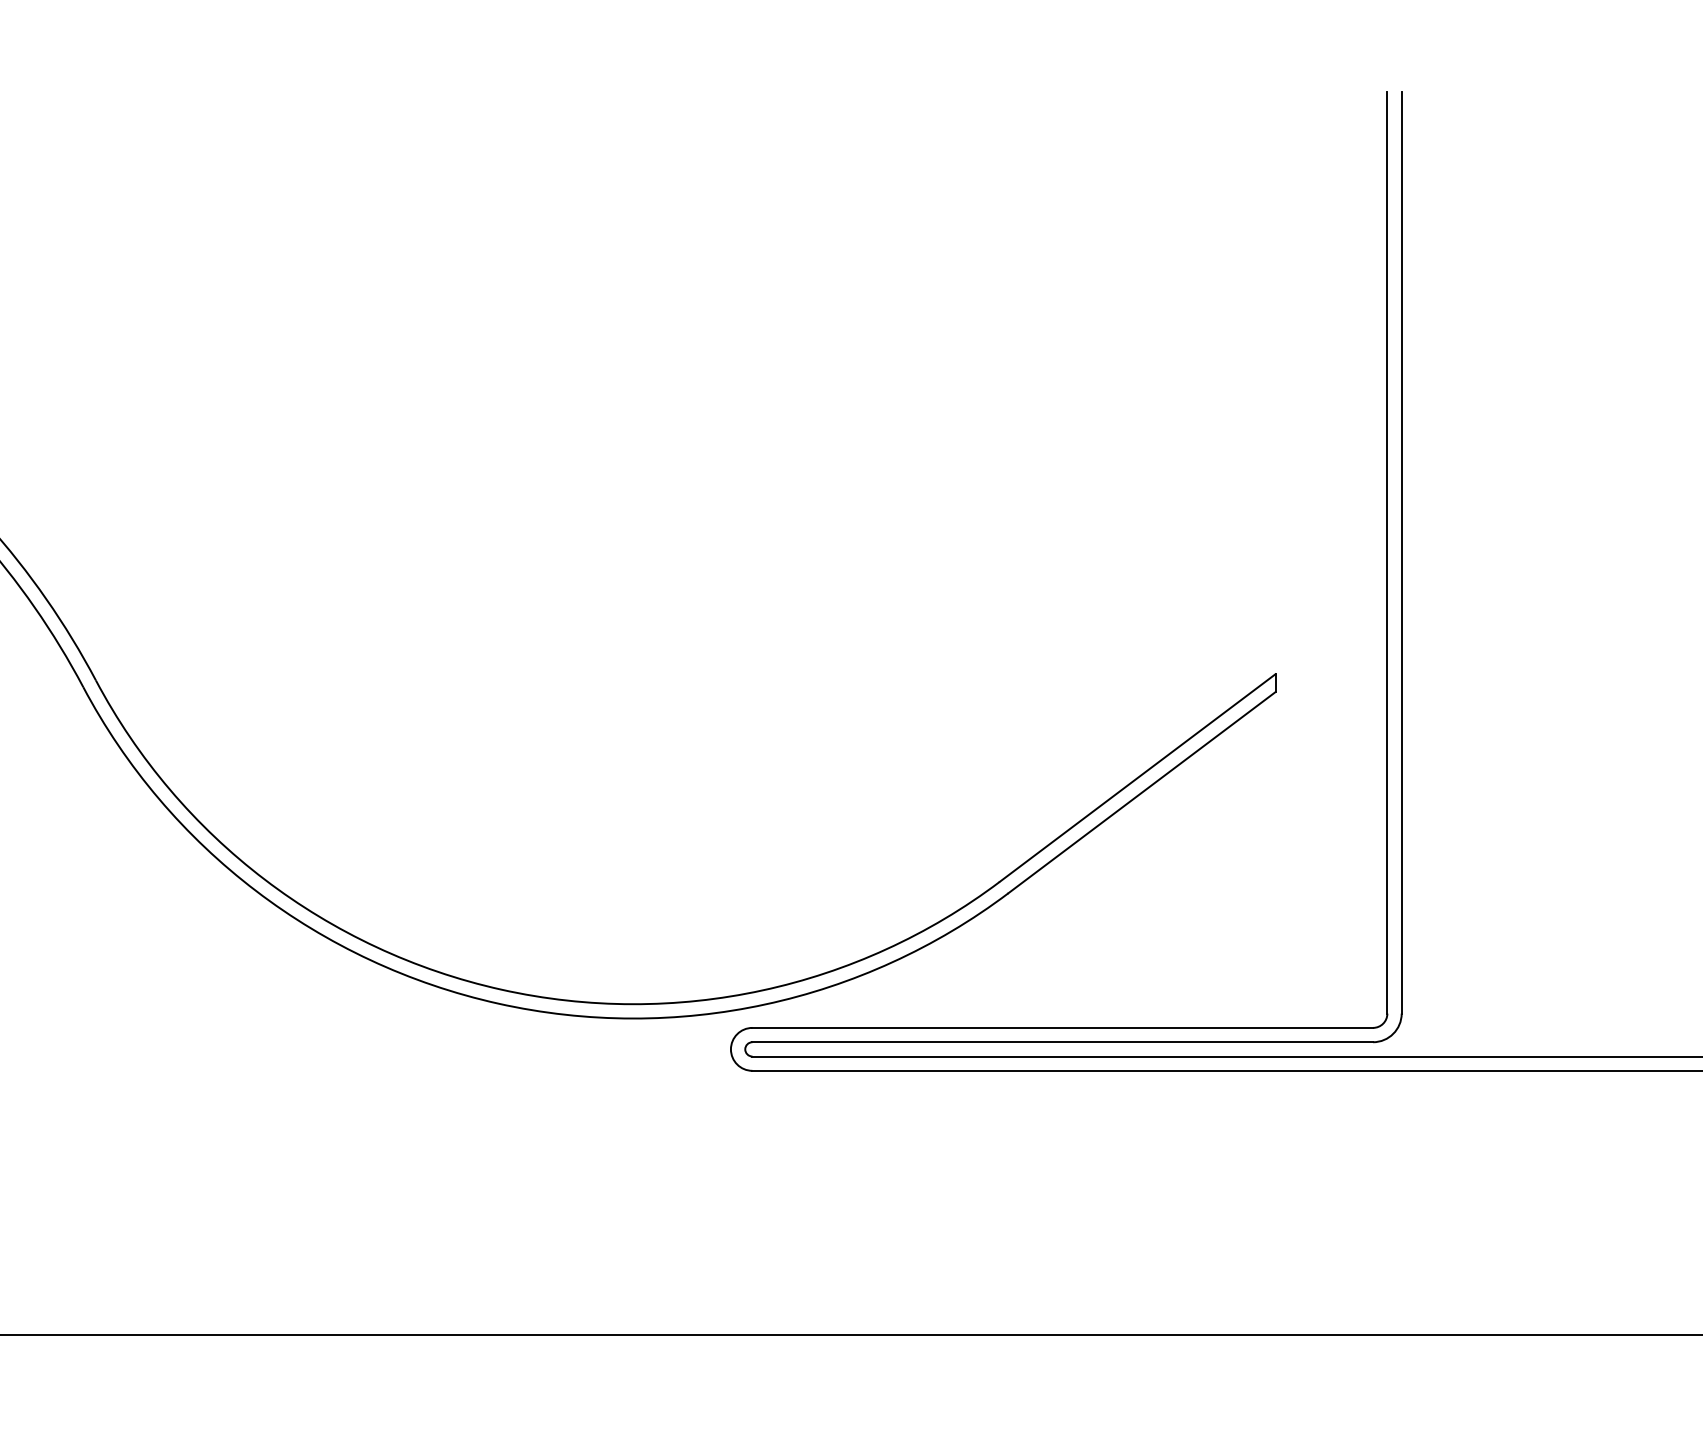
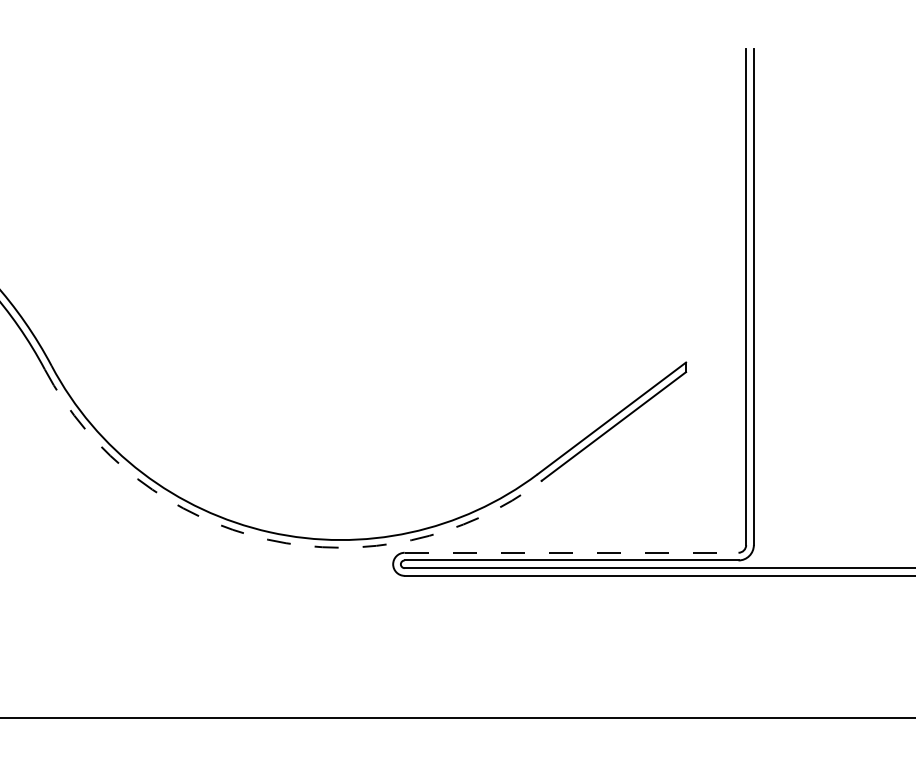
arc: (499, 1003) -> (268, 539), solid -> dashed
line: (1062, 1027) -> (571, 552), solid -> dashed

